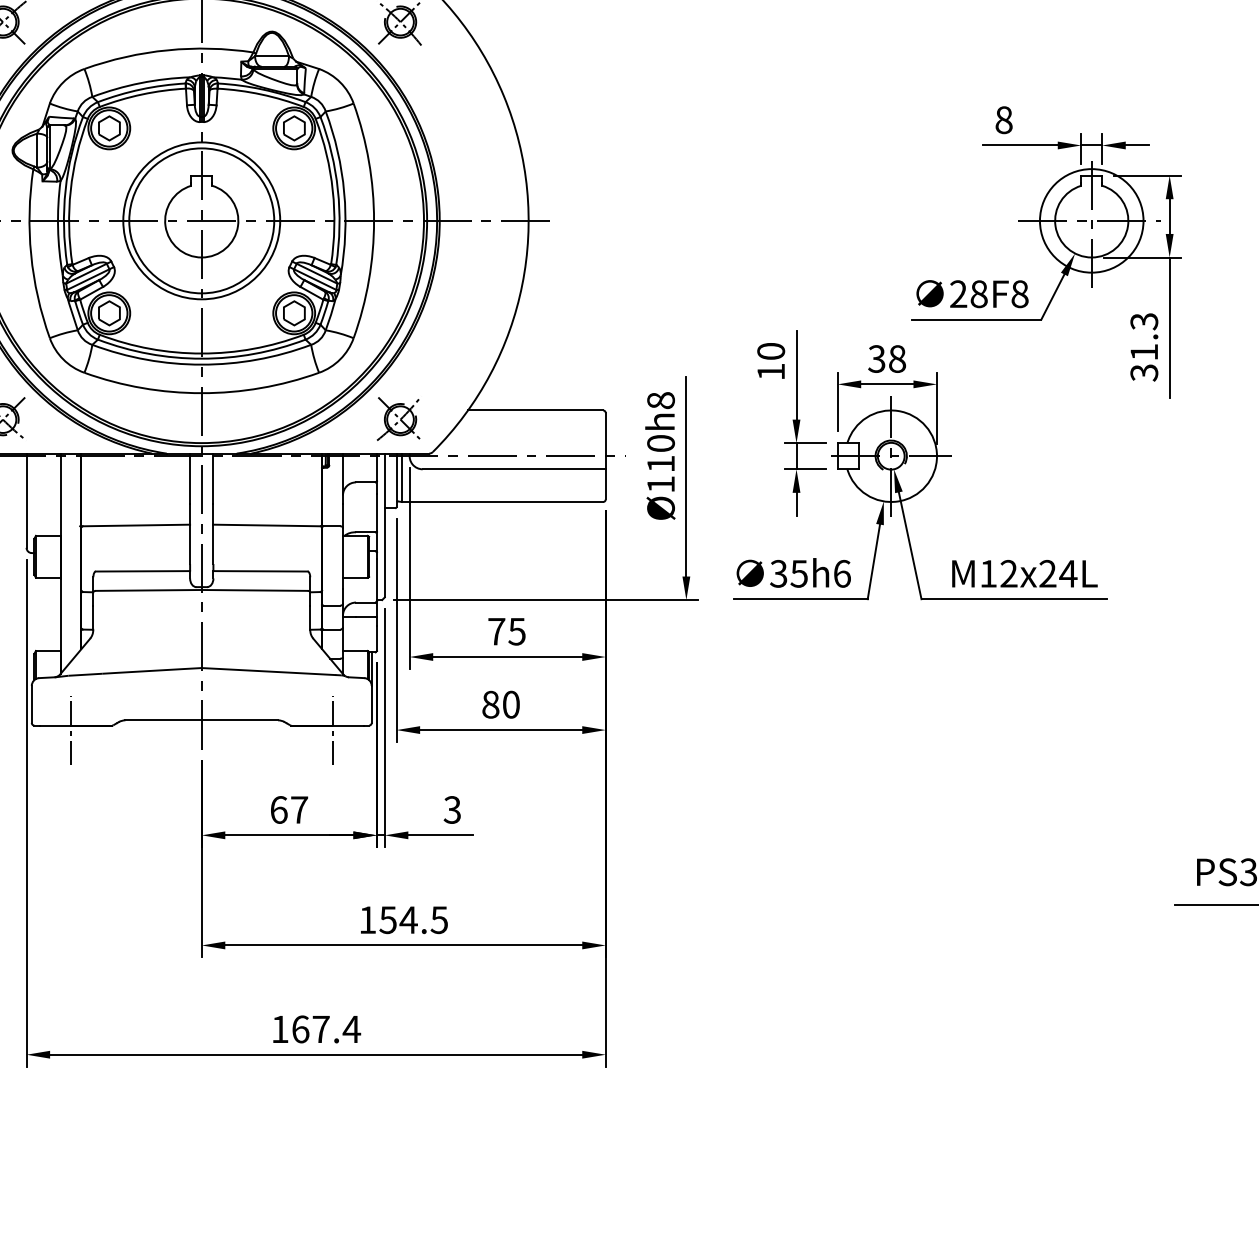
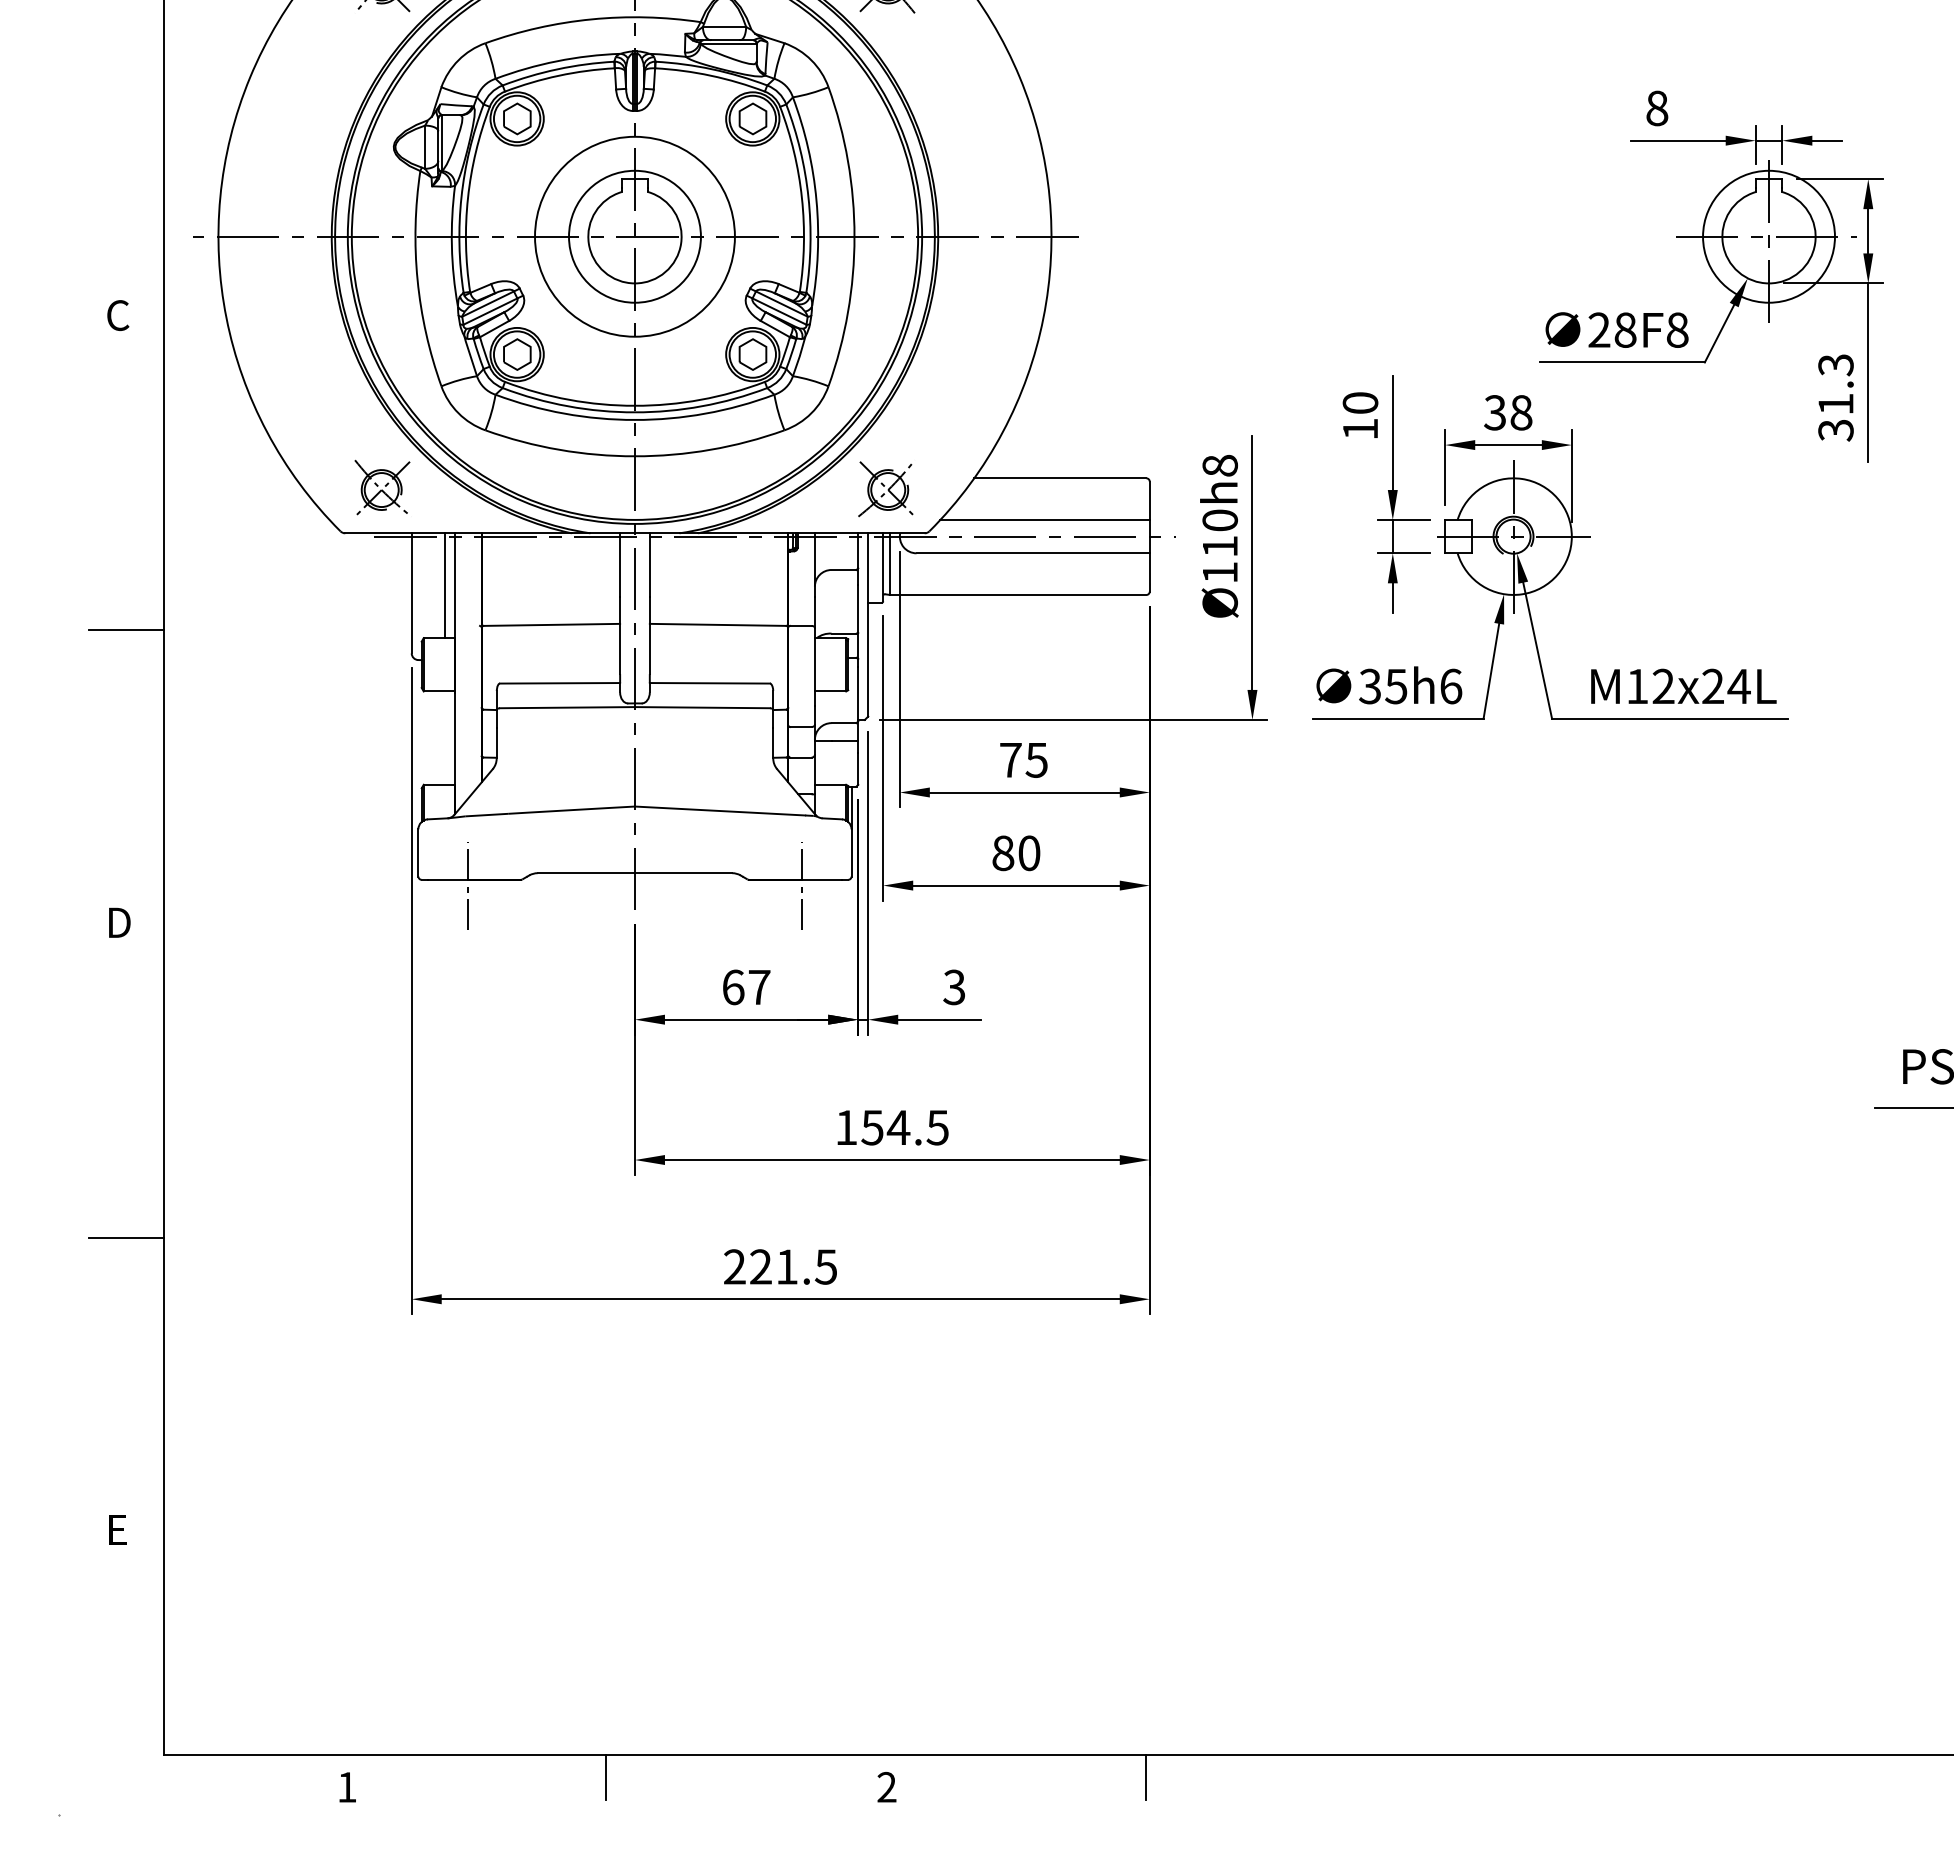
circle: (201, 220) -> (634, 236), size x0.71
line: (523, 443) -> (1044, 520), added
line: (53, 494) -> (445, 585), added
text: (315, 1029) -> (780, 1266), 167.4 -> 221.5

